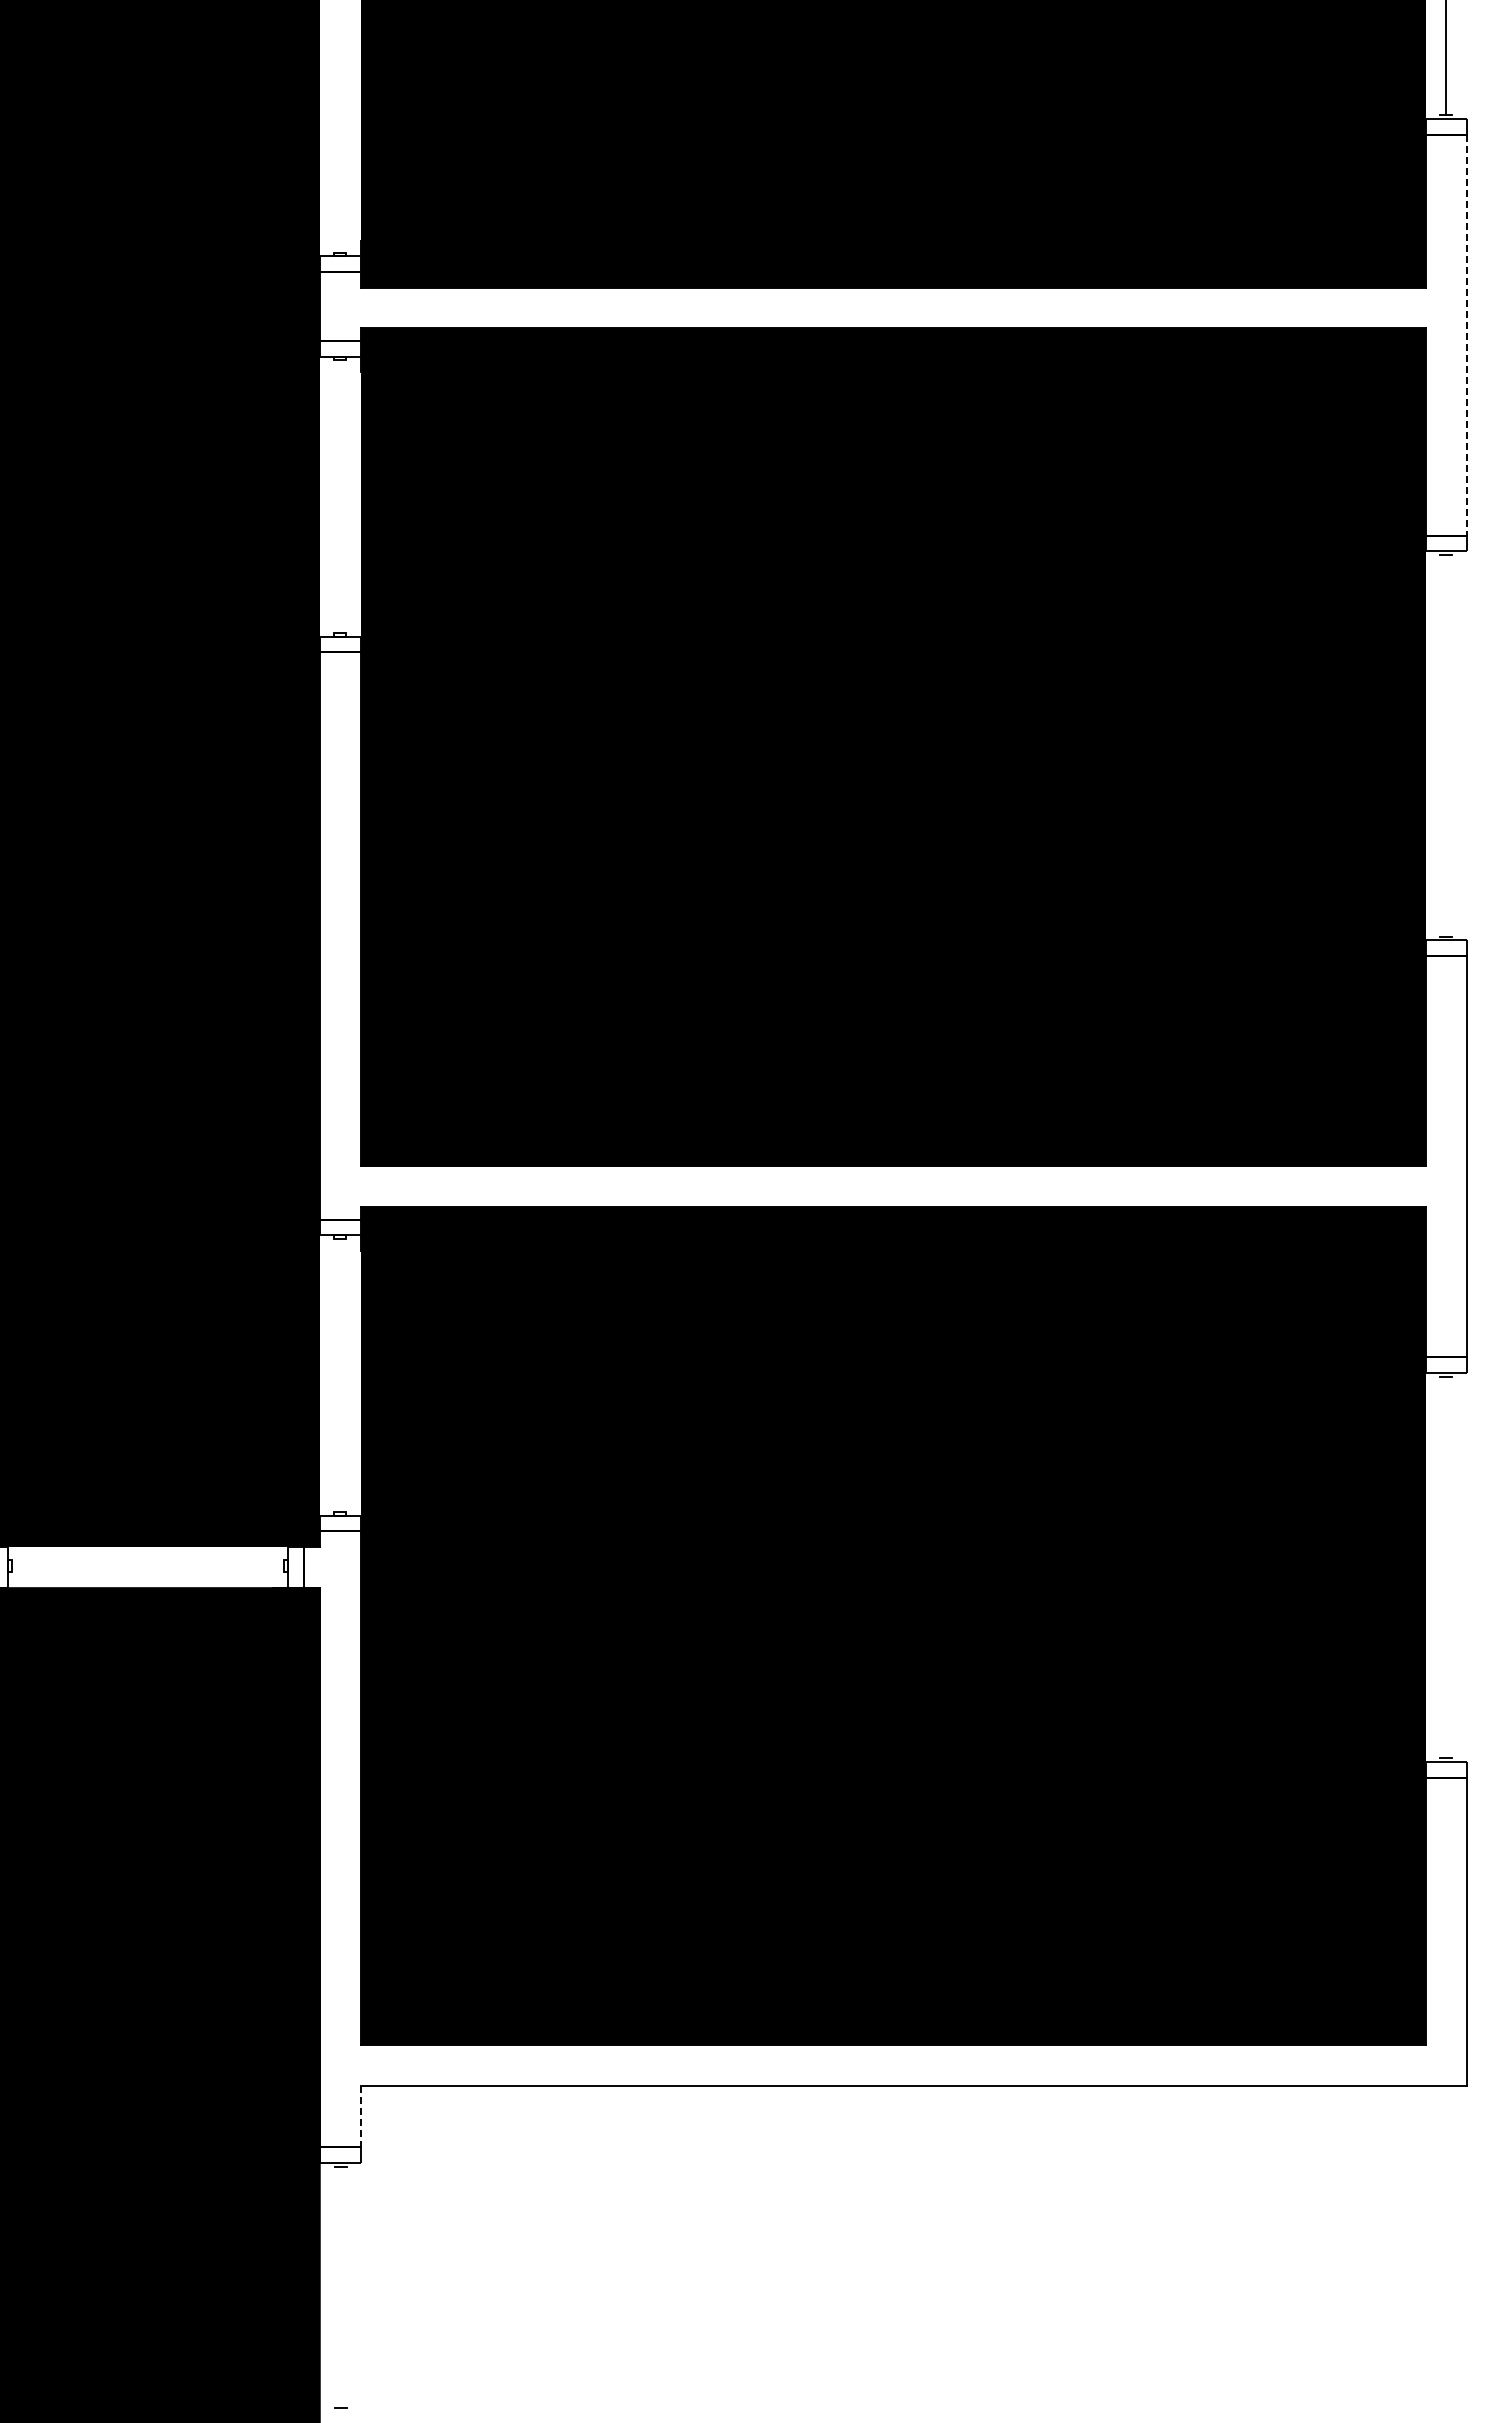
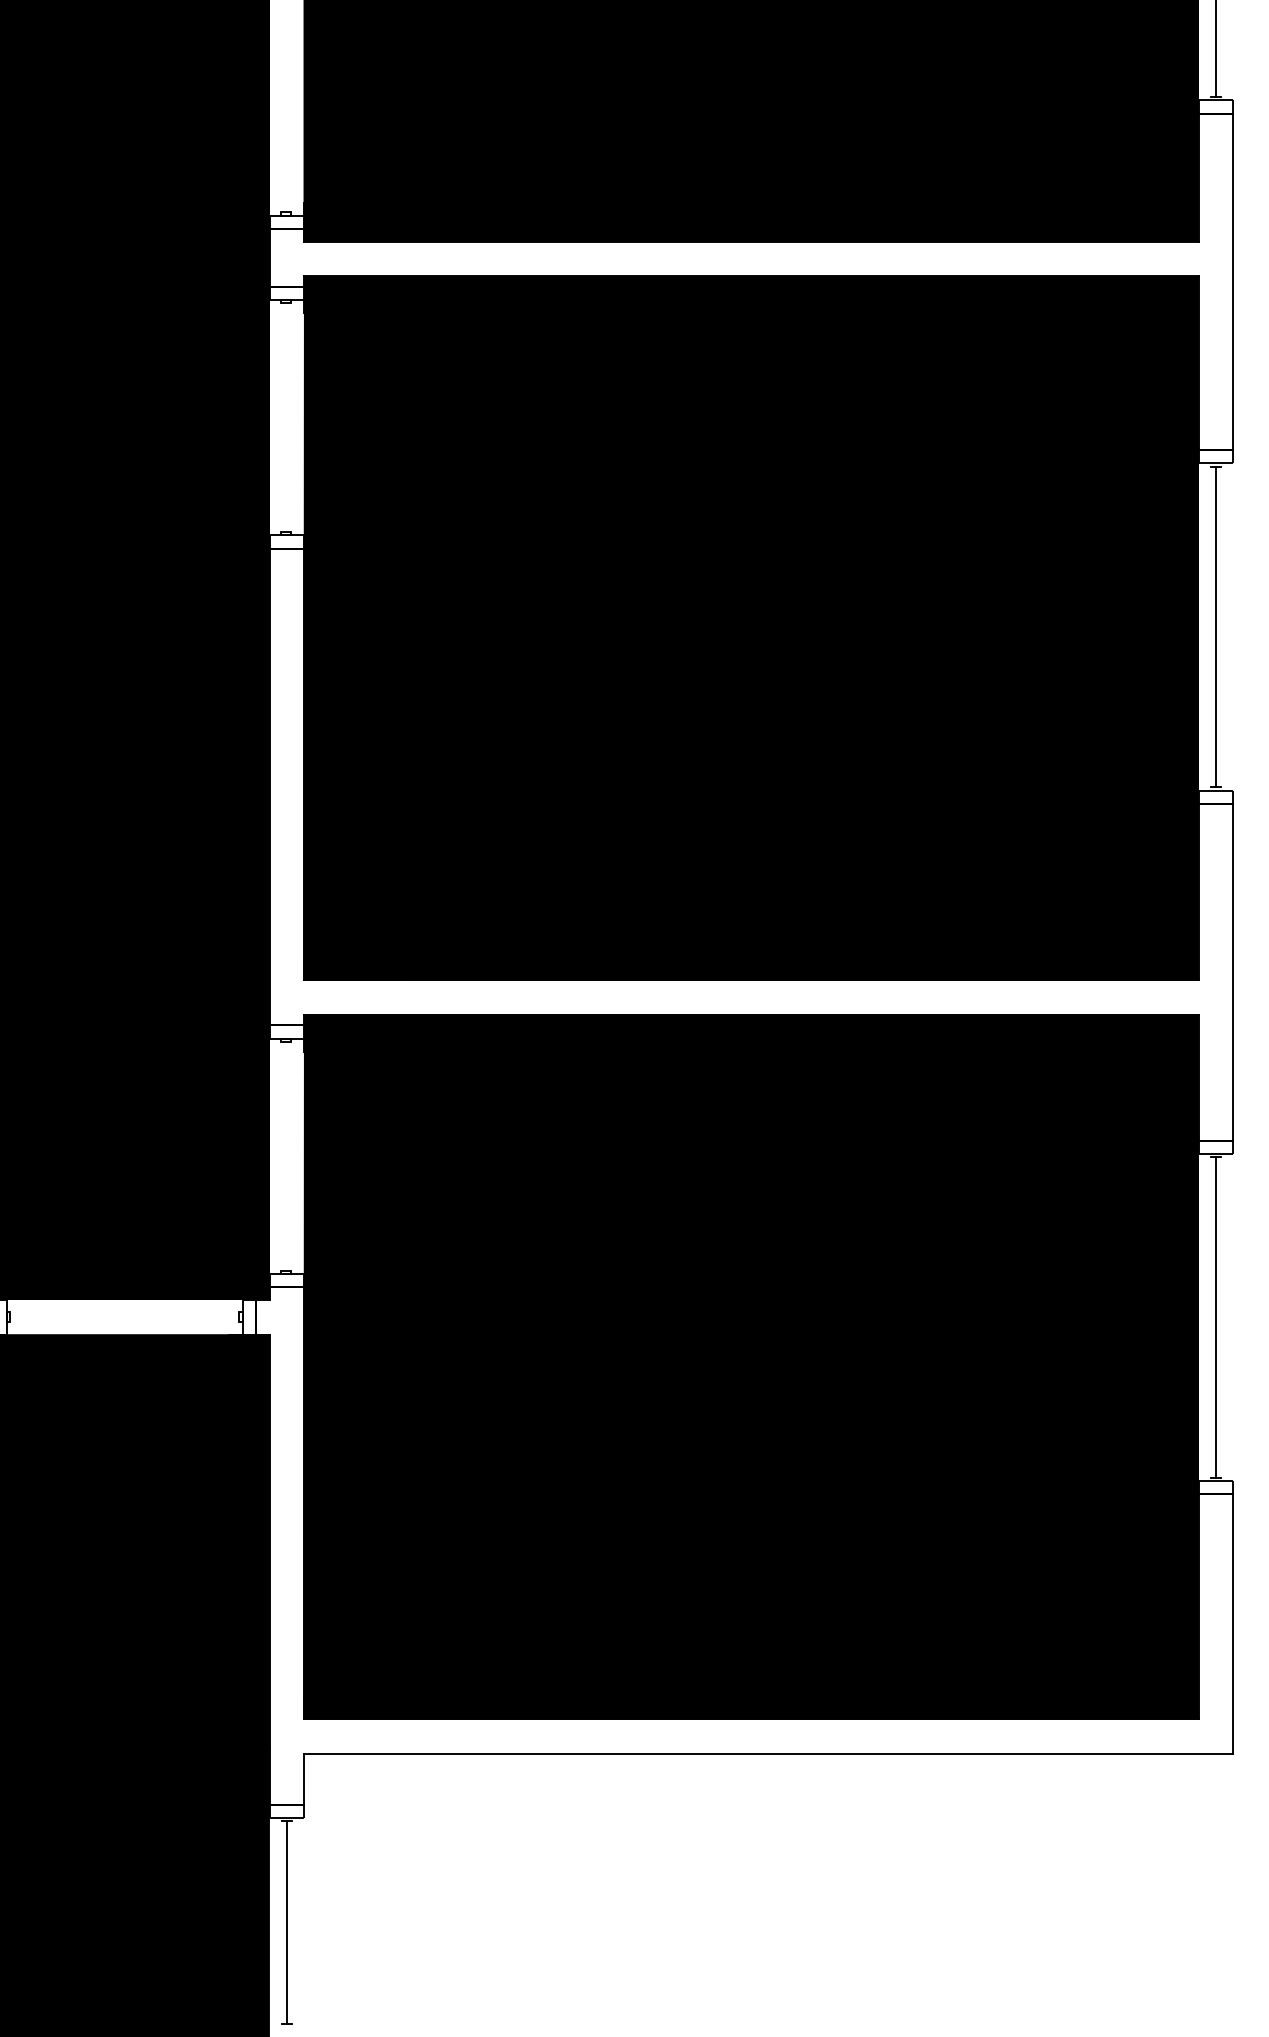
line: (1466, 335) -> (1233, 282), dashed -> solid
line: (1446, 745) -> (1216, 626), added
line: (1446, 1567) -> (1216, 1317), added
line: (361, 2116) -> (304, 1779), dashed -> solid
line: (340, 2286) -> (286, 1922), added

